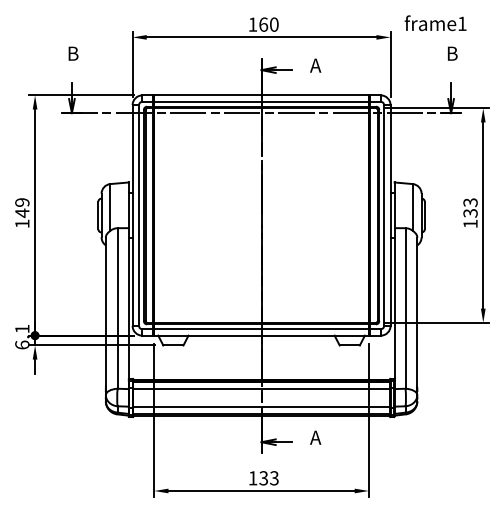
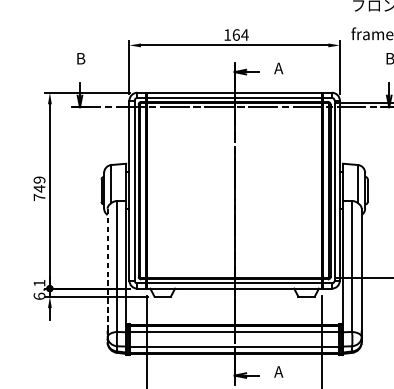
text: (273, 24) -> (244, 34), 160 -> 164
text: (22, 223) -> (39, 197), 149 -> 749
line: (105, 312) -> (107, 269), solid -> dashed

